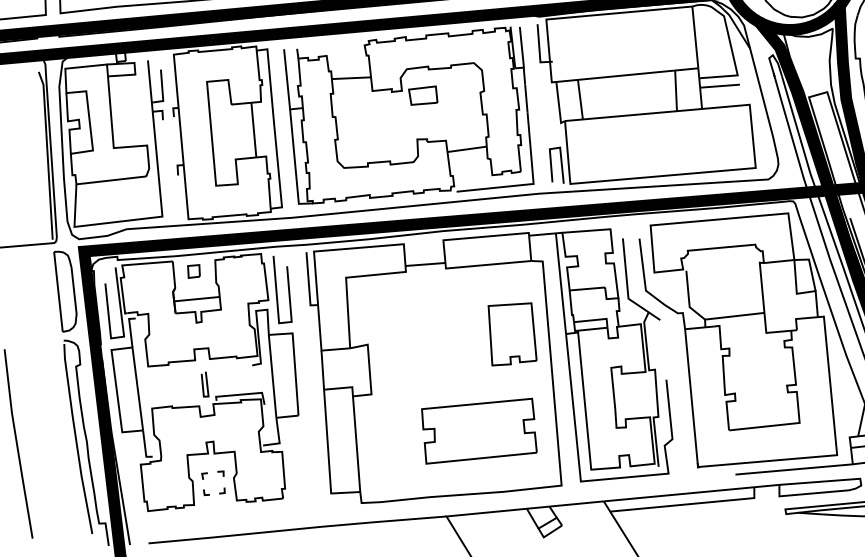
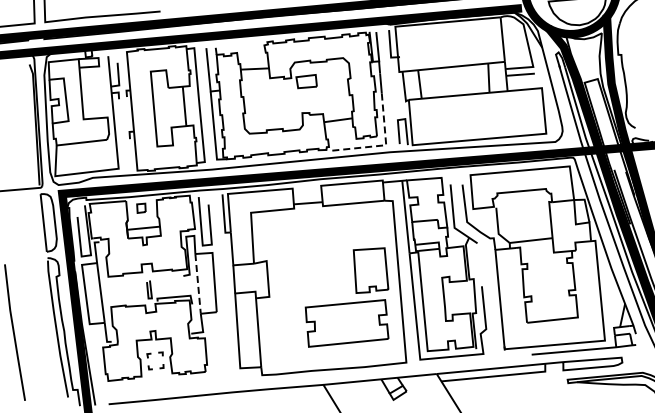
line: (531, 184) -> (384, 145), solid -> dashed
part: (511, 334) -> (370, 270), moved
line: (273, 375) -> (198, 283), solid -> dashed

